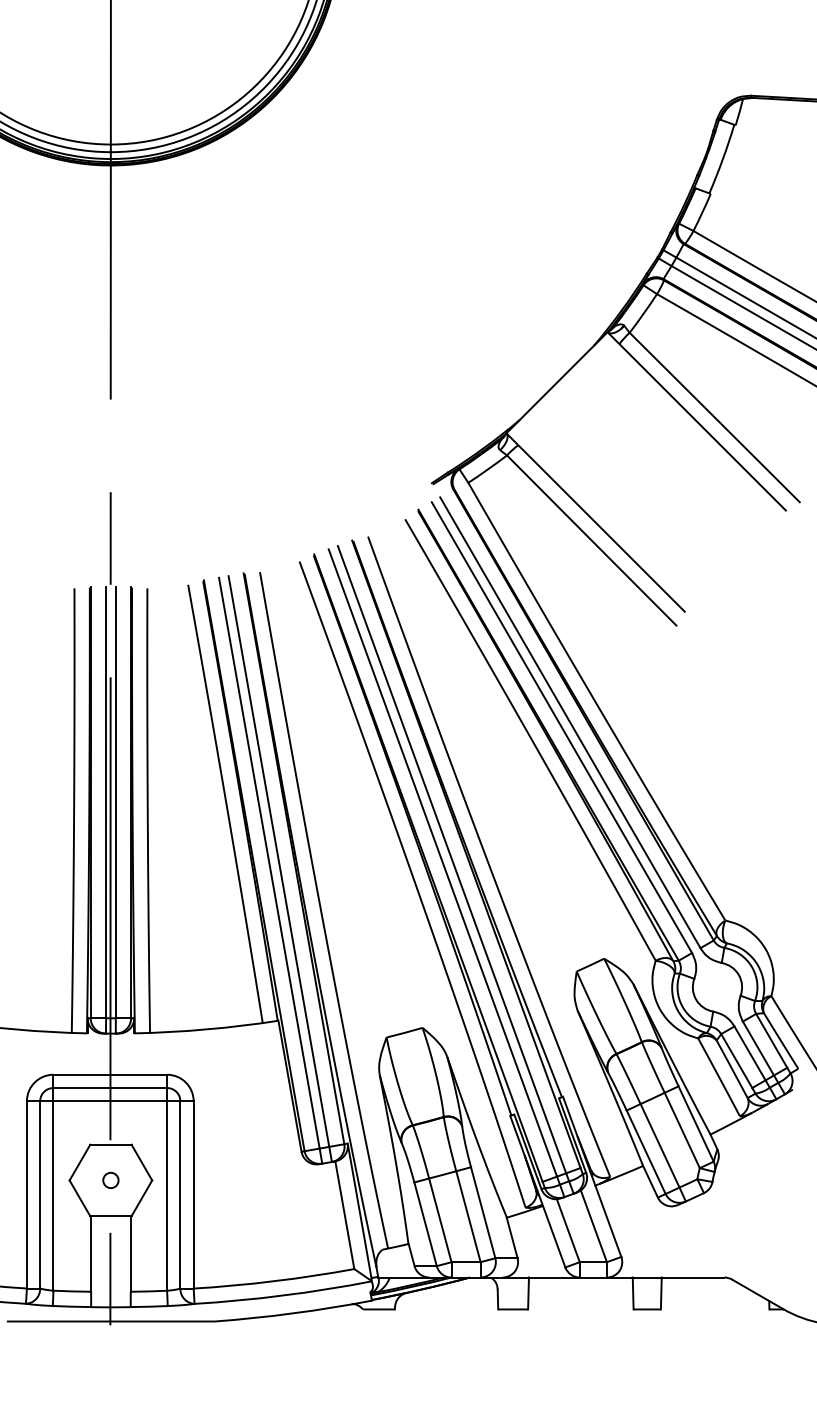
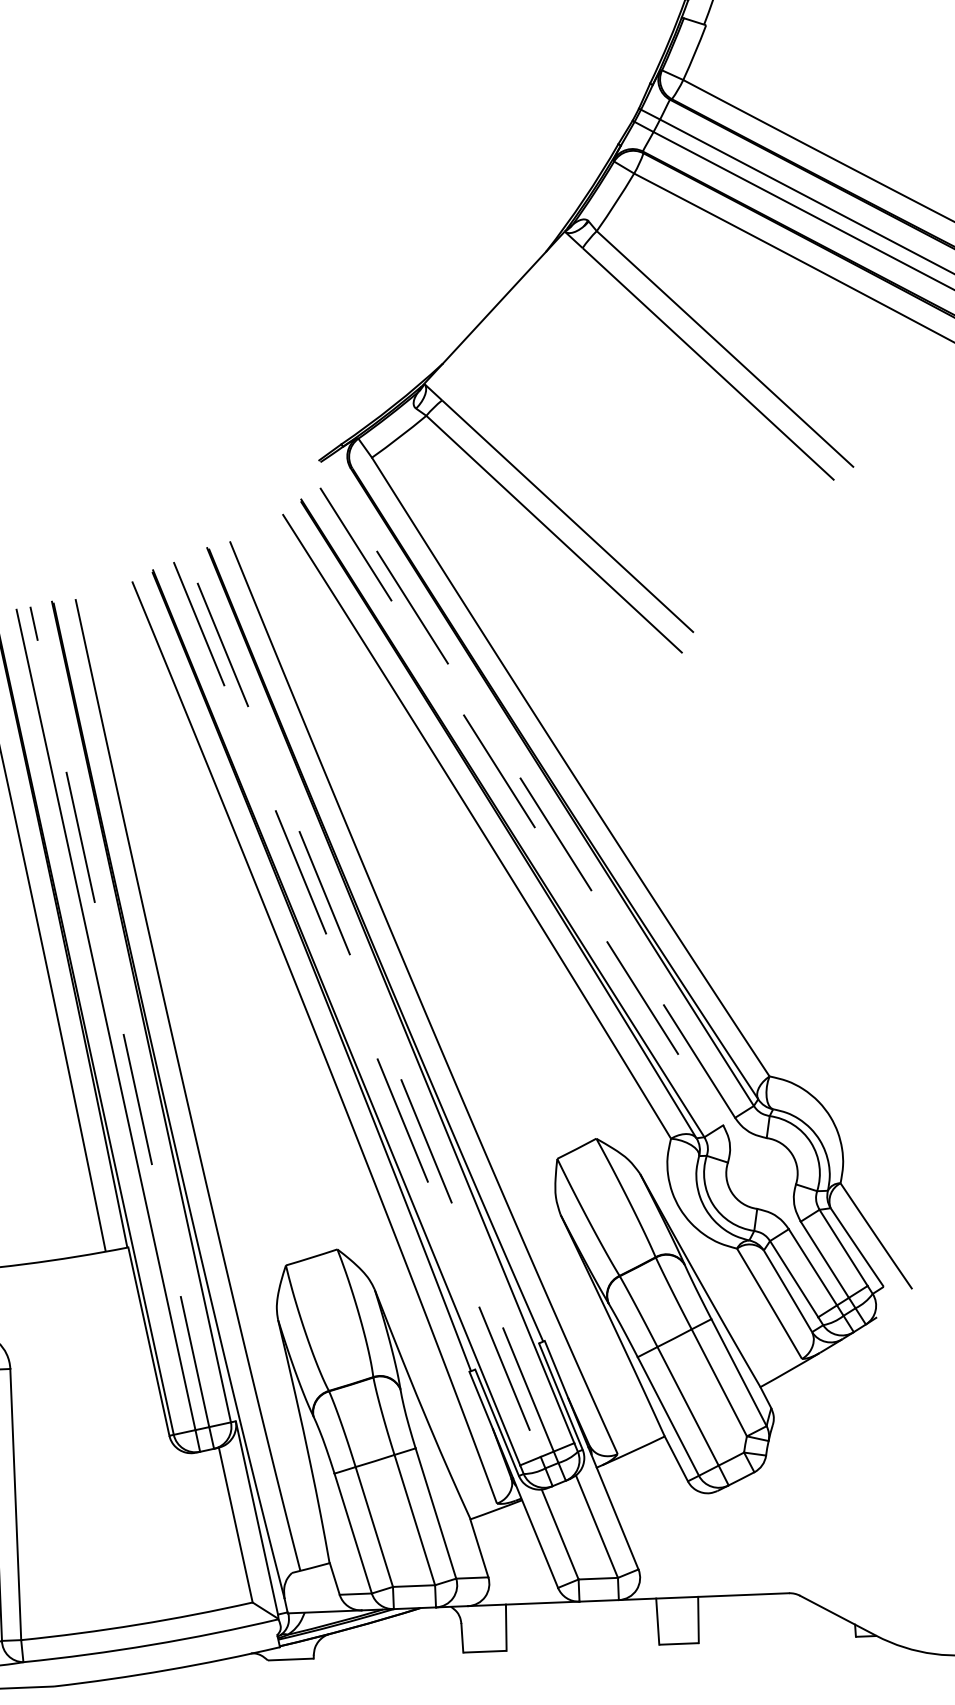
line: (570, 722) -> (533, 798), solid -> dashed
line: (562, 728) -> (522, 807), solid -> dashed
line: (452, 859) -> (370, 1003), solid -> dashed
line: (278, 861) -> (119, 1016), solid -> dashed
line: (442, 862) -> (356, 1008), solid -> dashed

